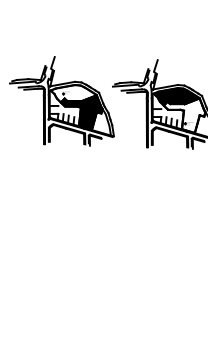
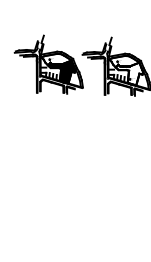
hatch: (177, 96) -> (124, 61), removed

